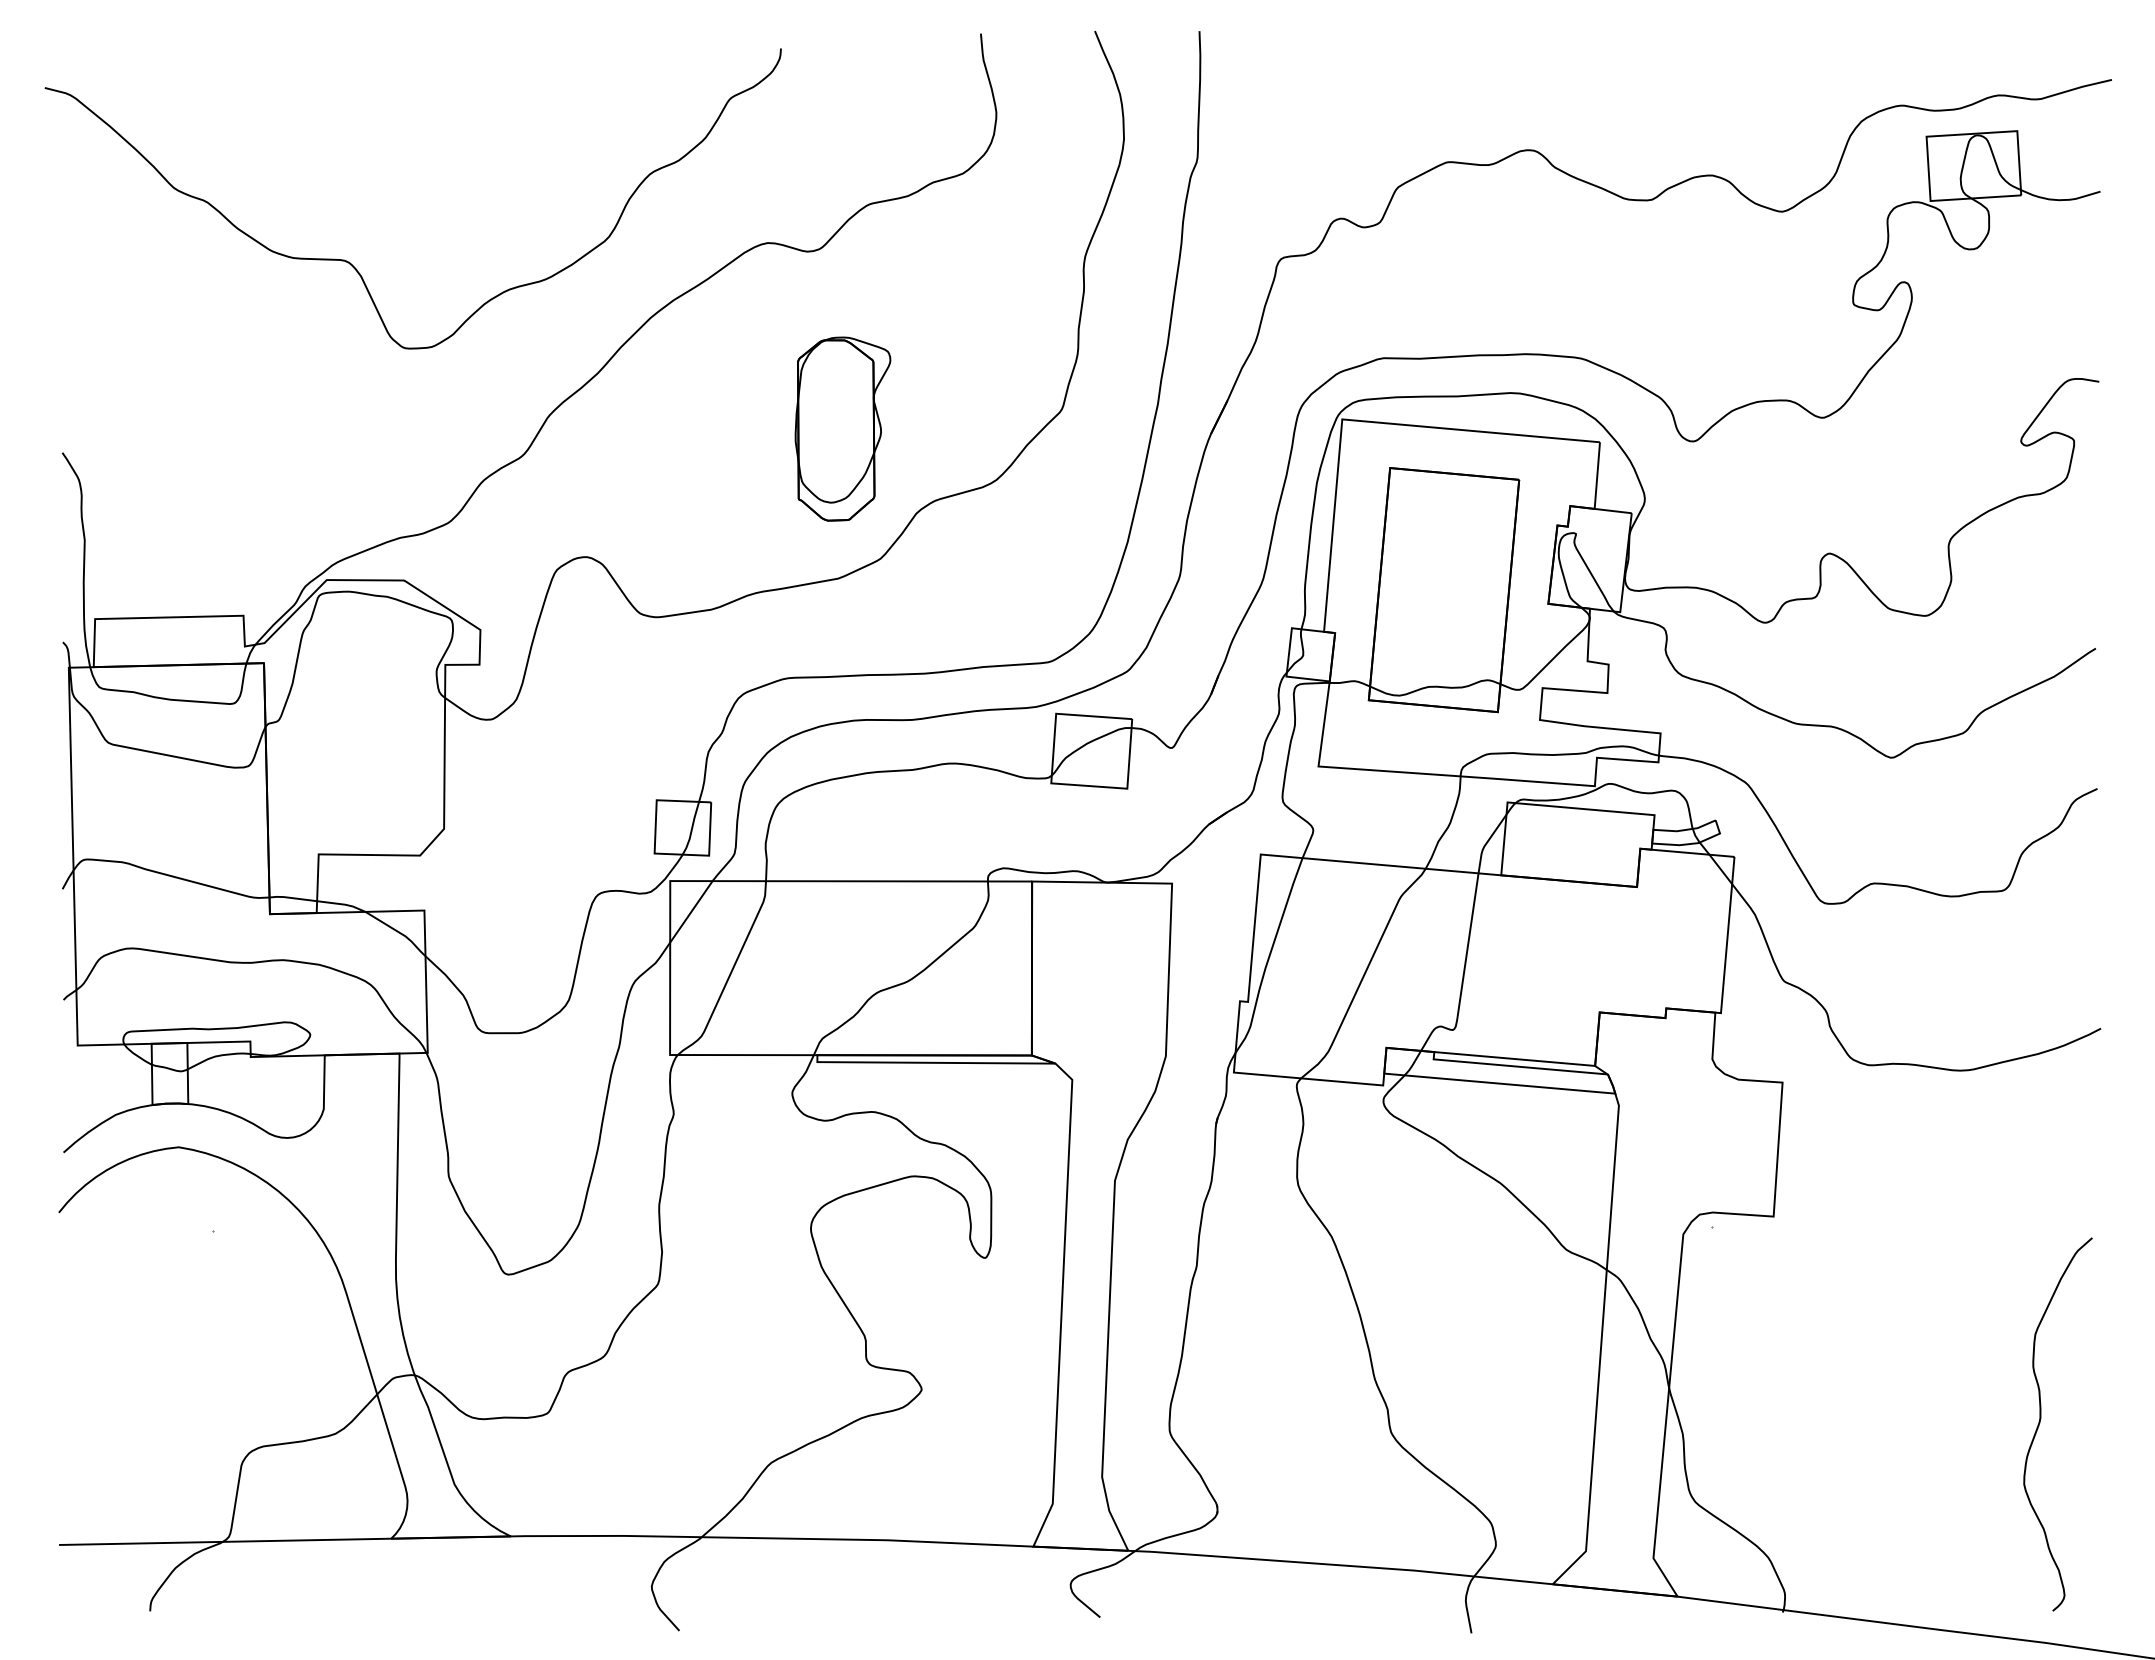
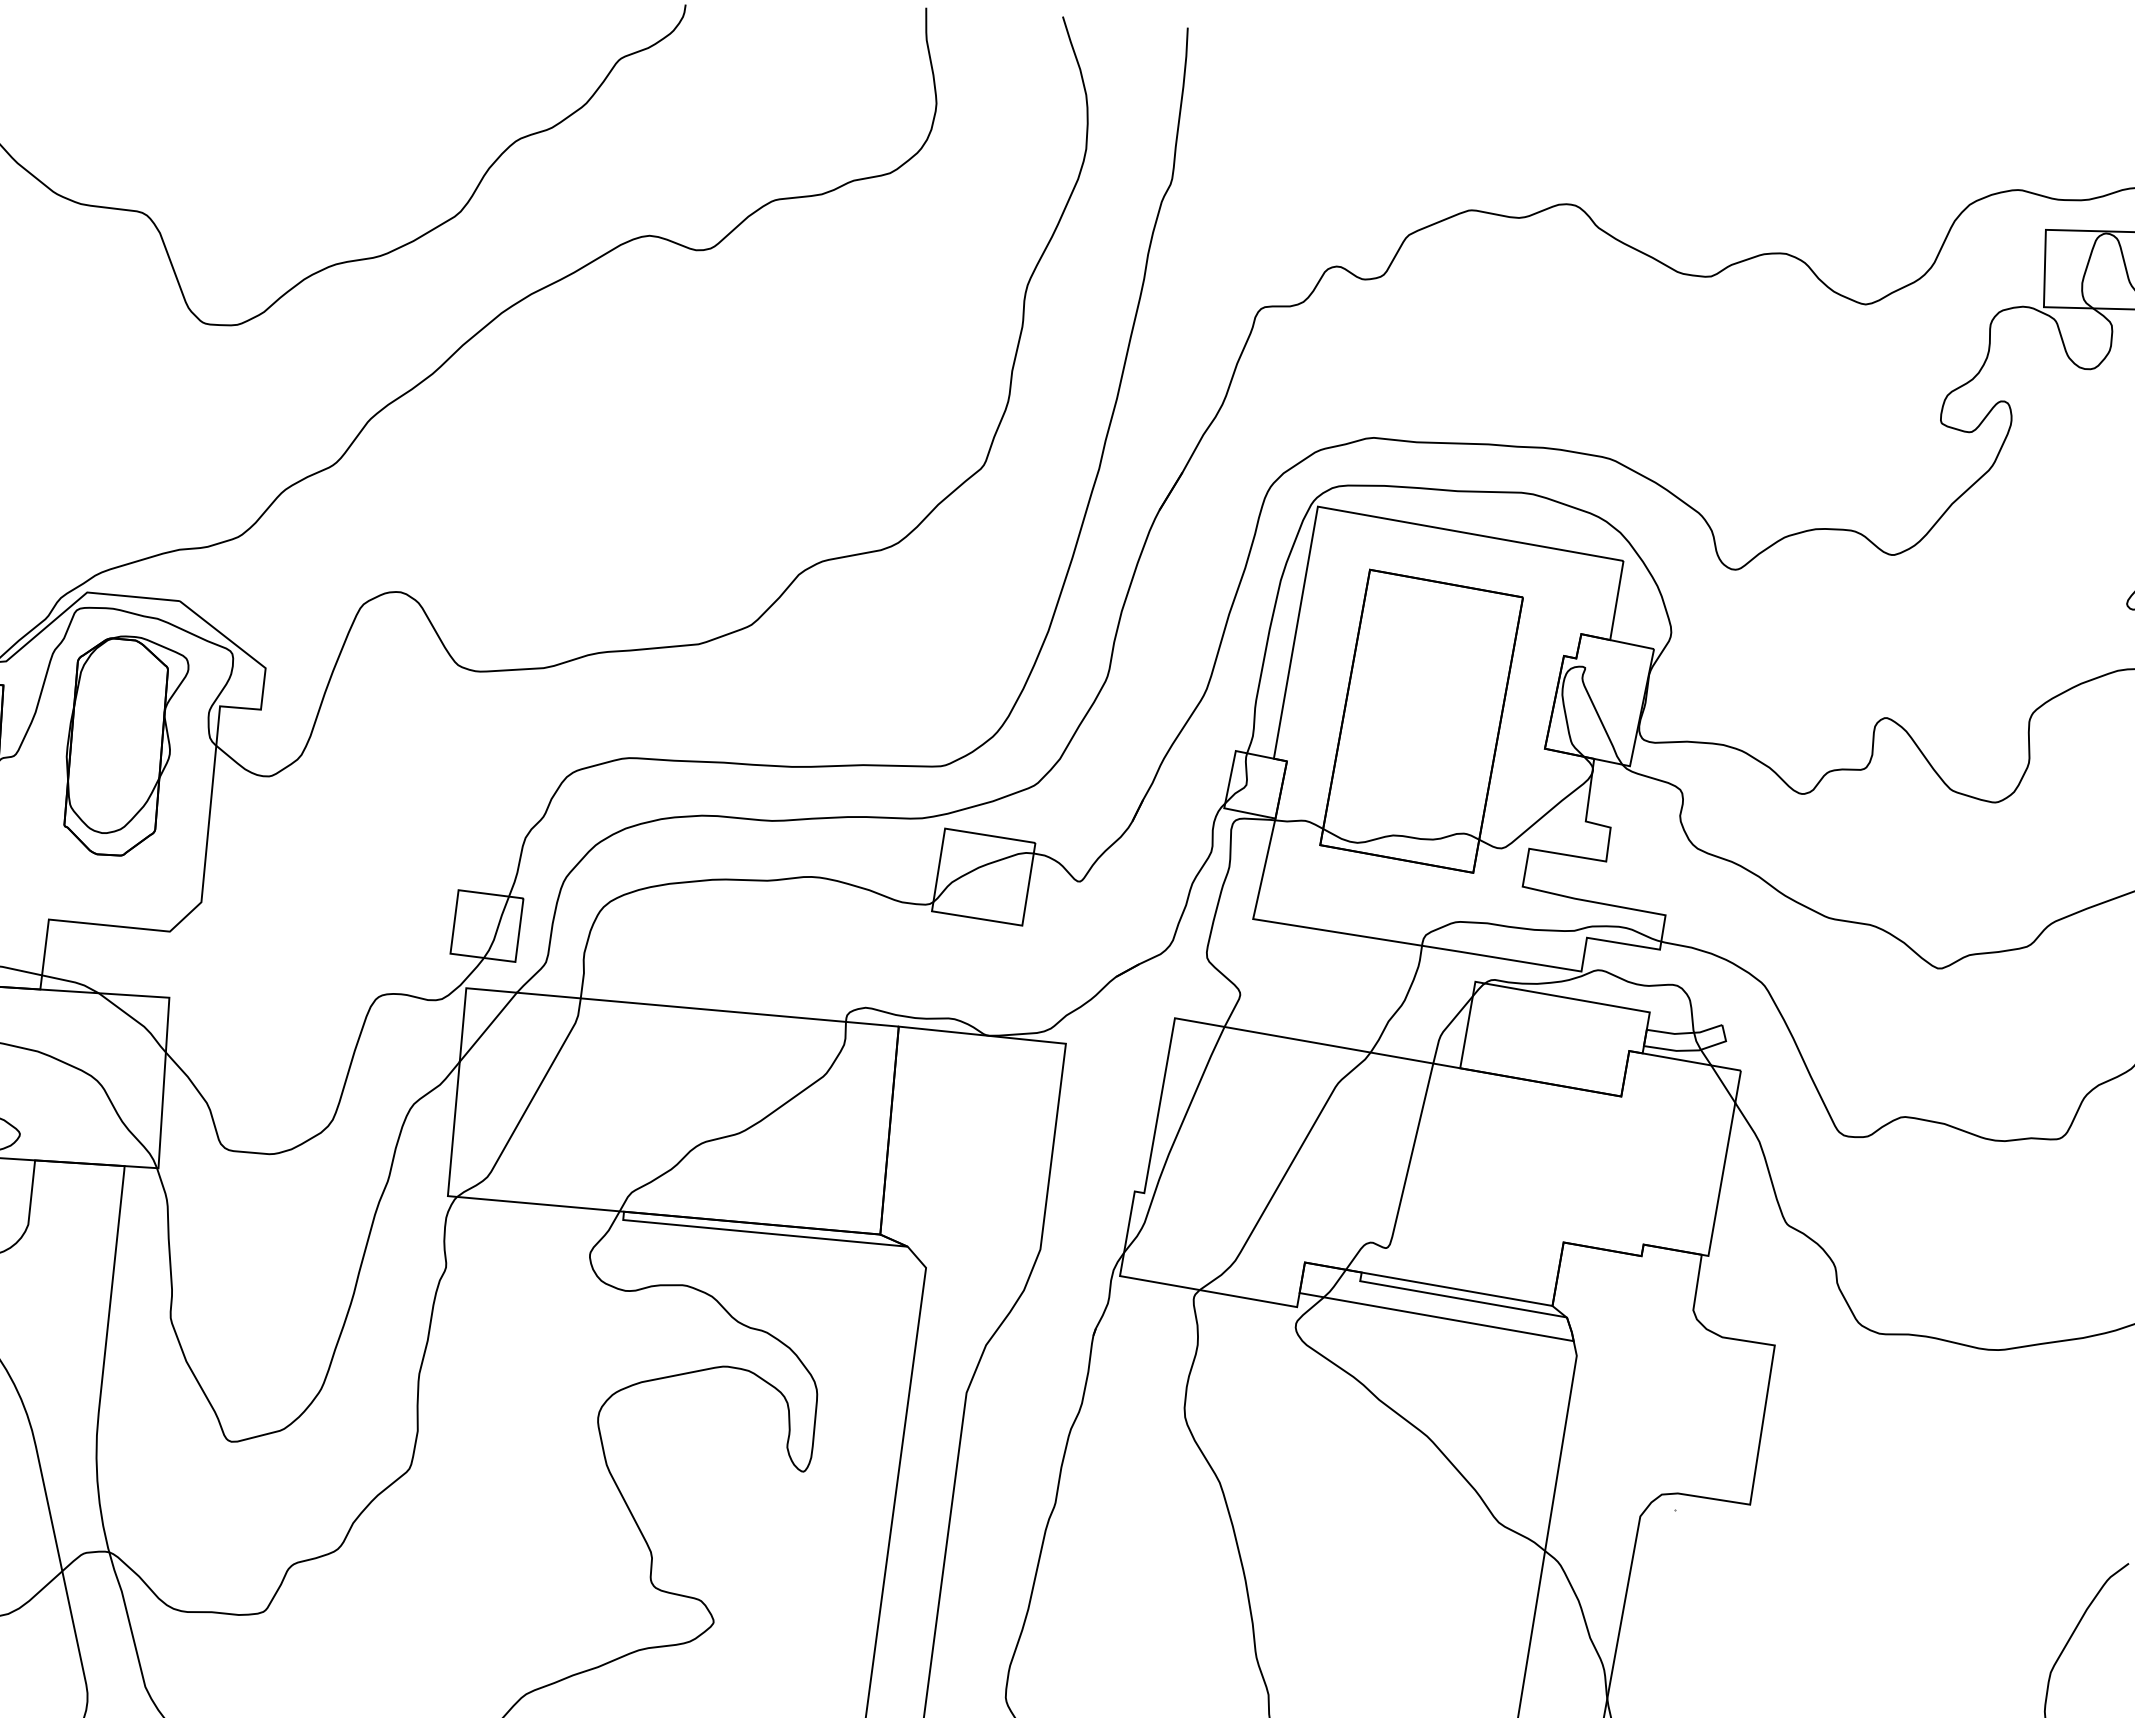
part: (842, 428) -> (124, 745), moved

